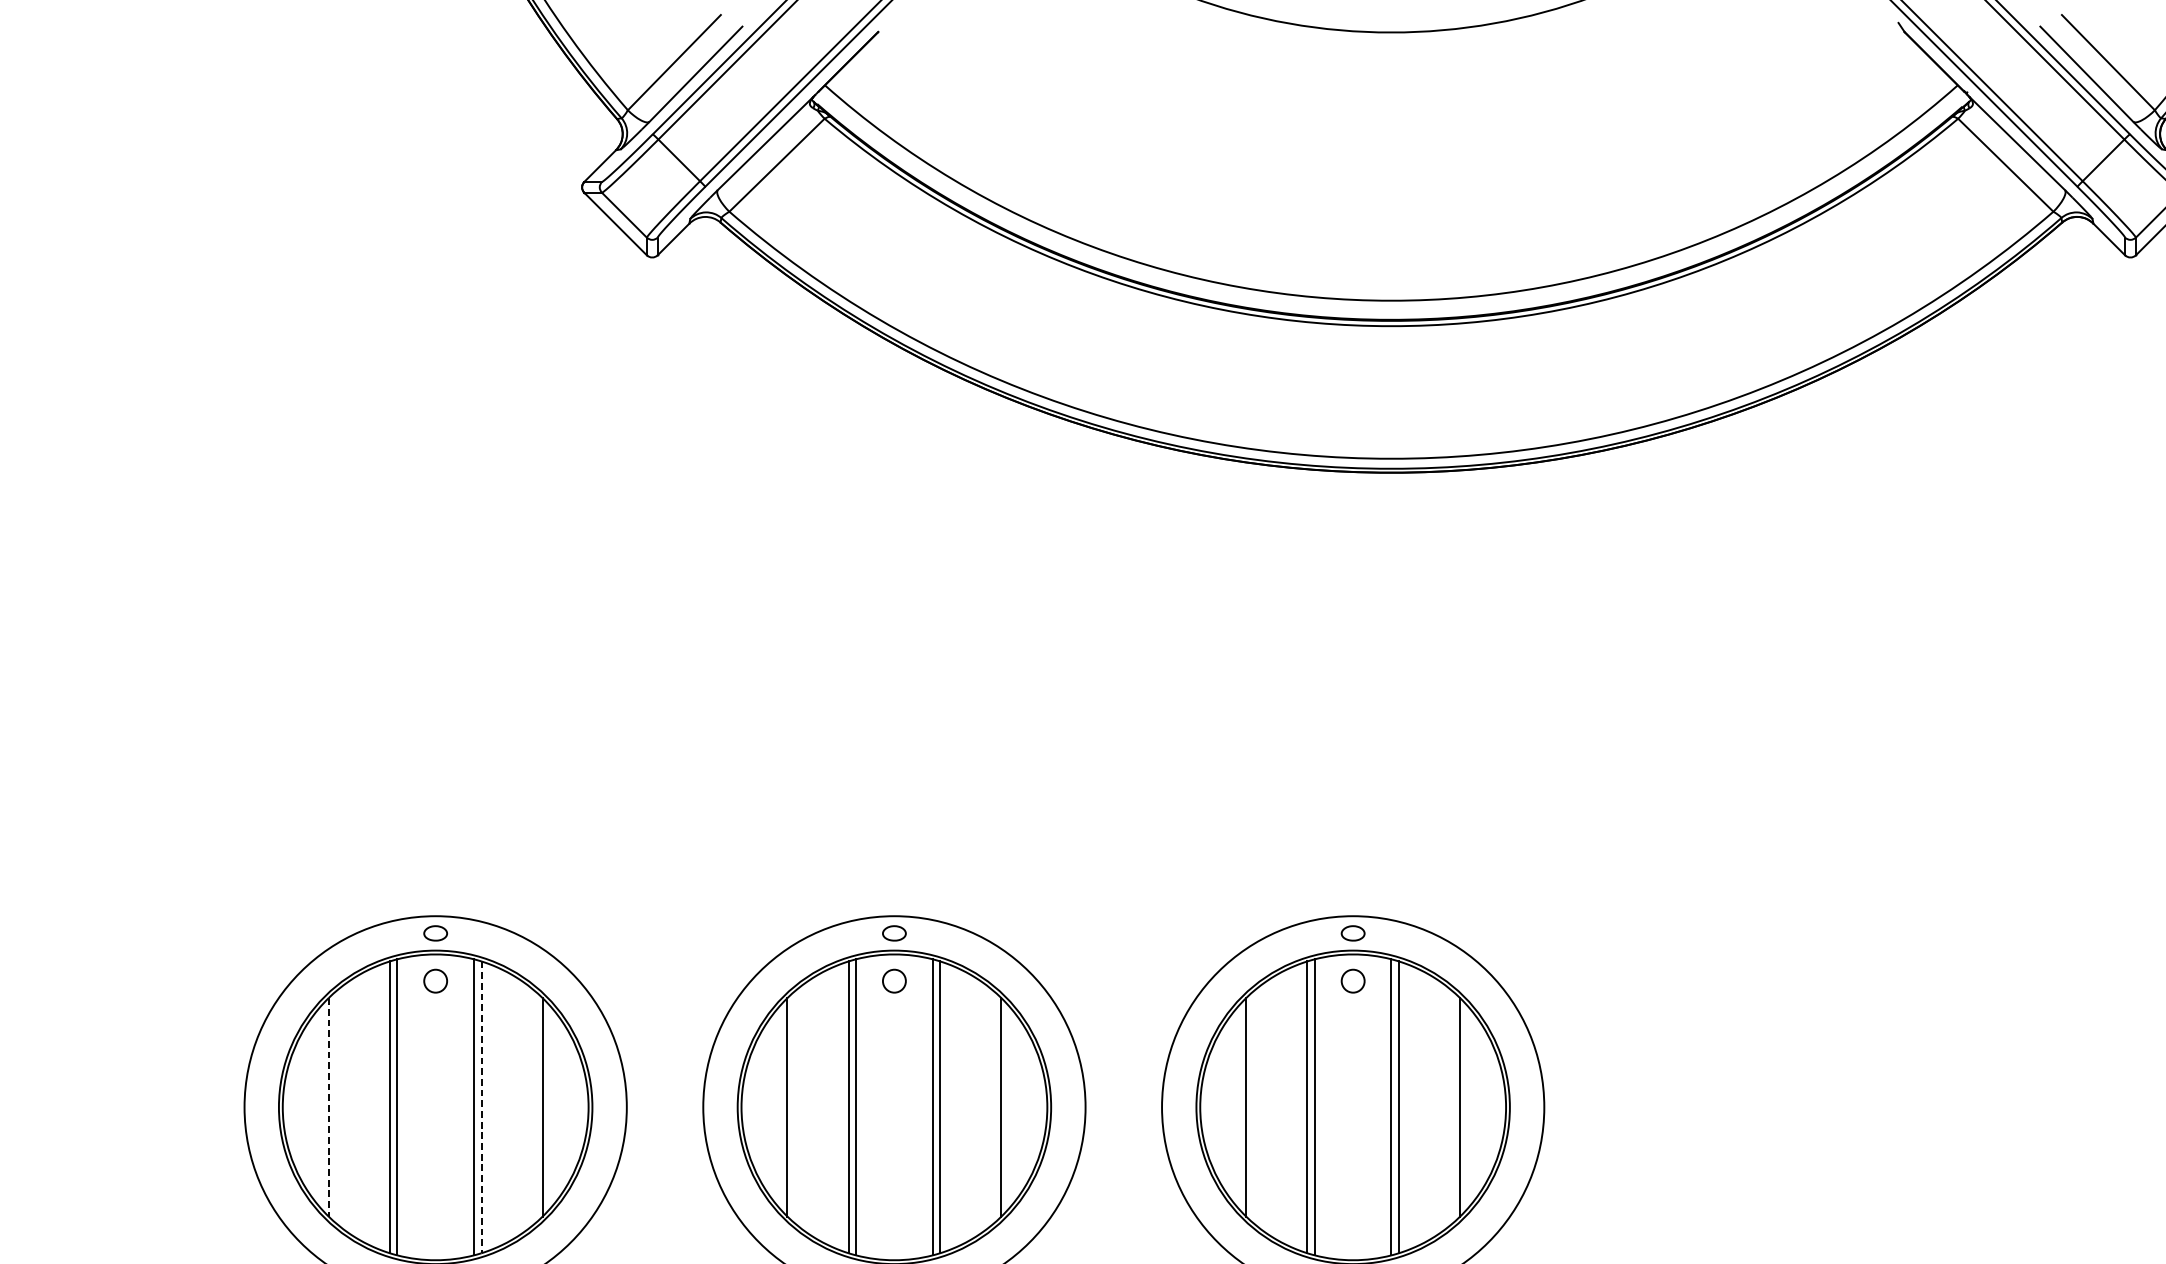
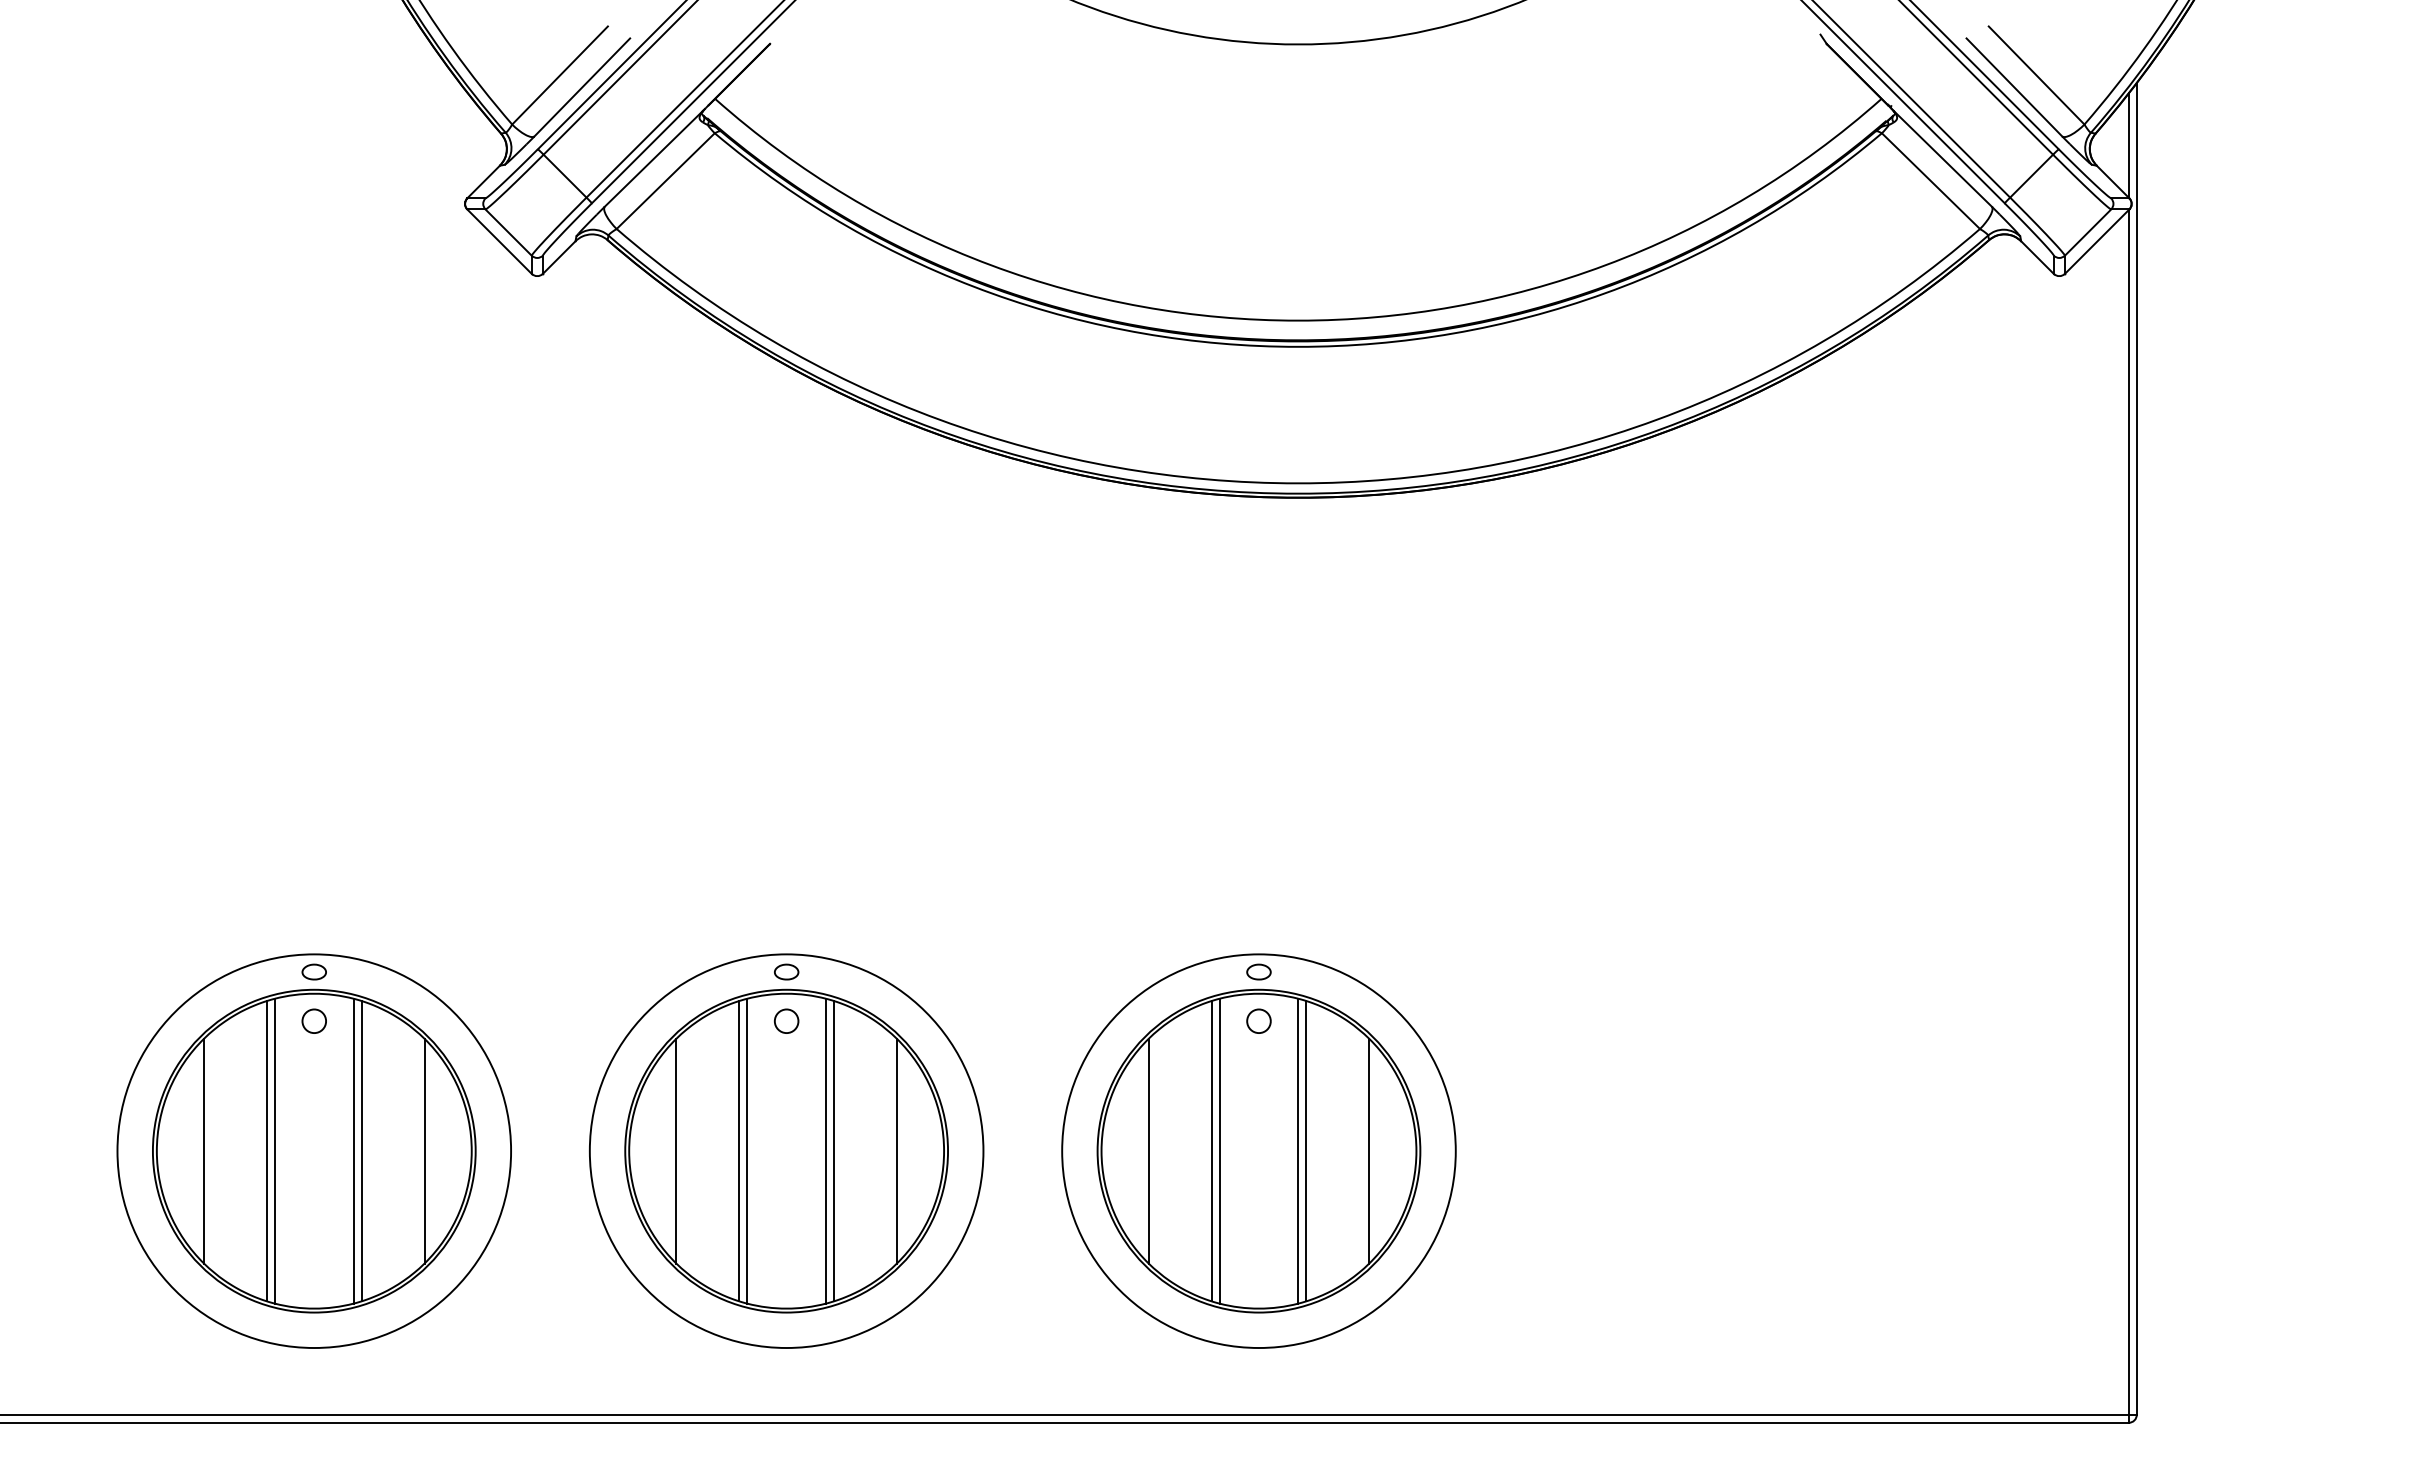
line: (329, 1107) -> (204, 1151), dashed -> solid
line: (481, 1107) -> (361, 1151), dashed -> solid

